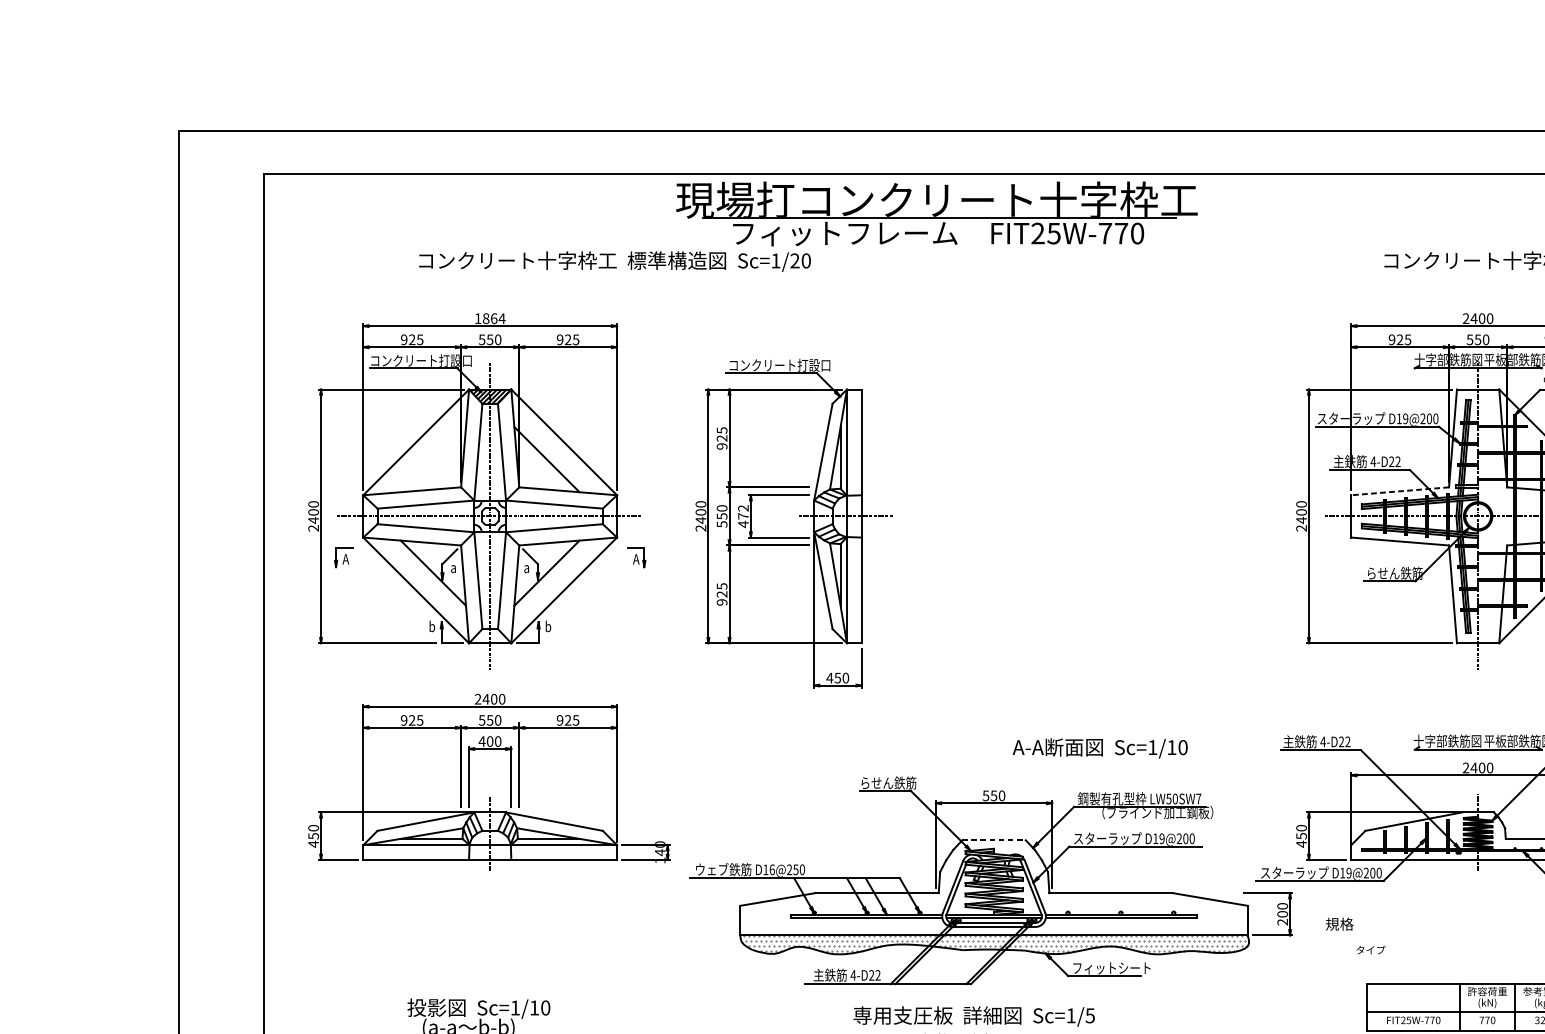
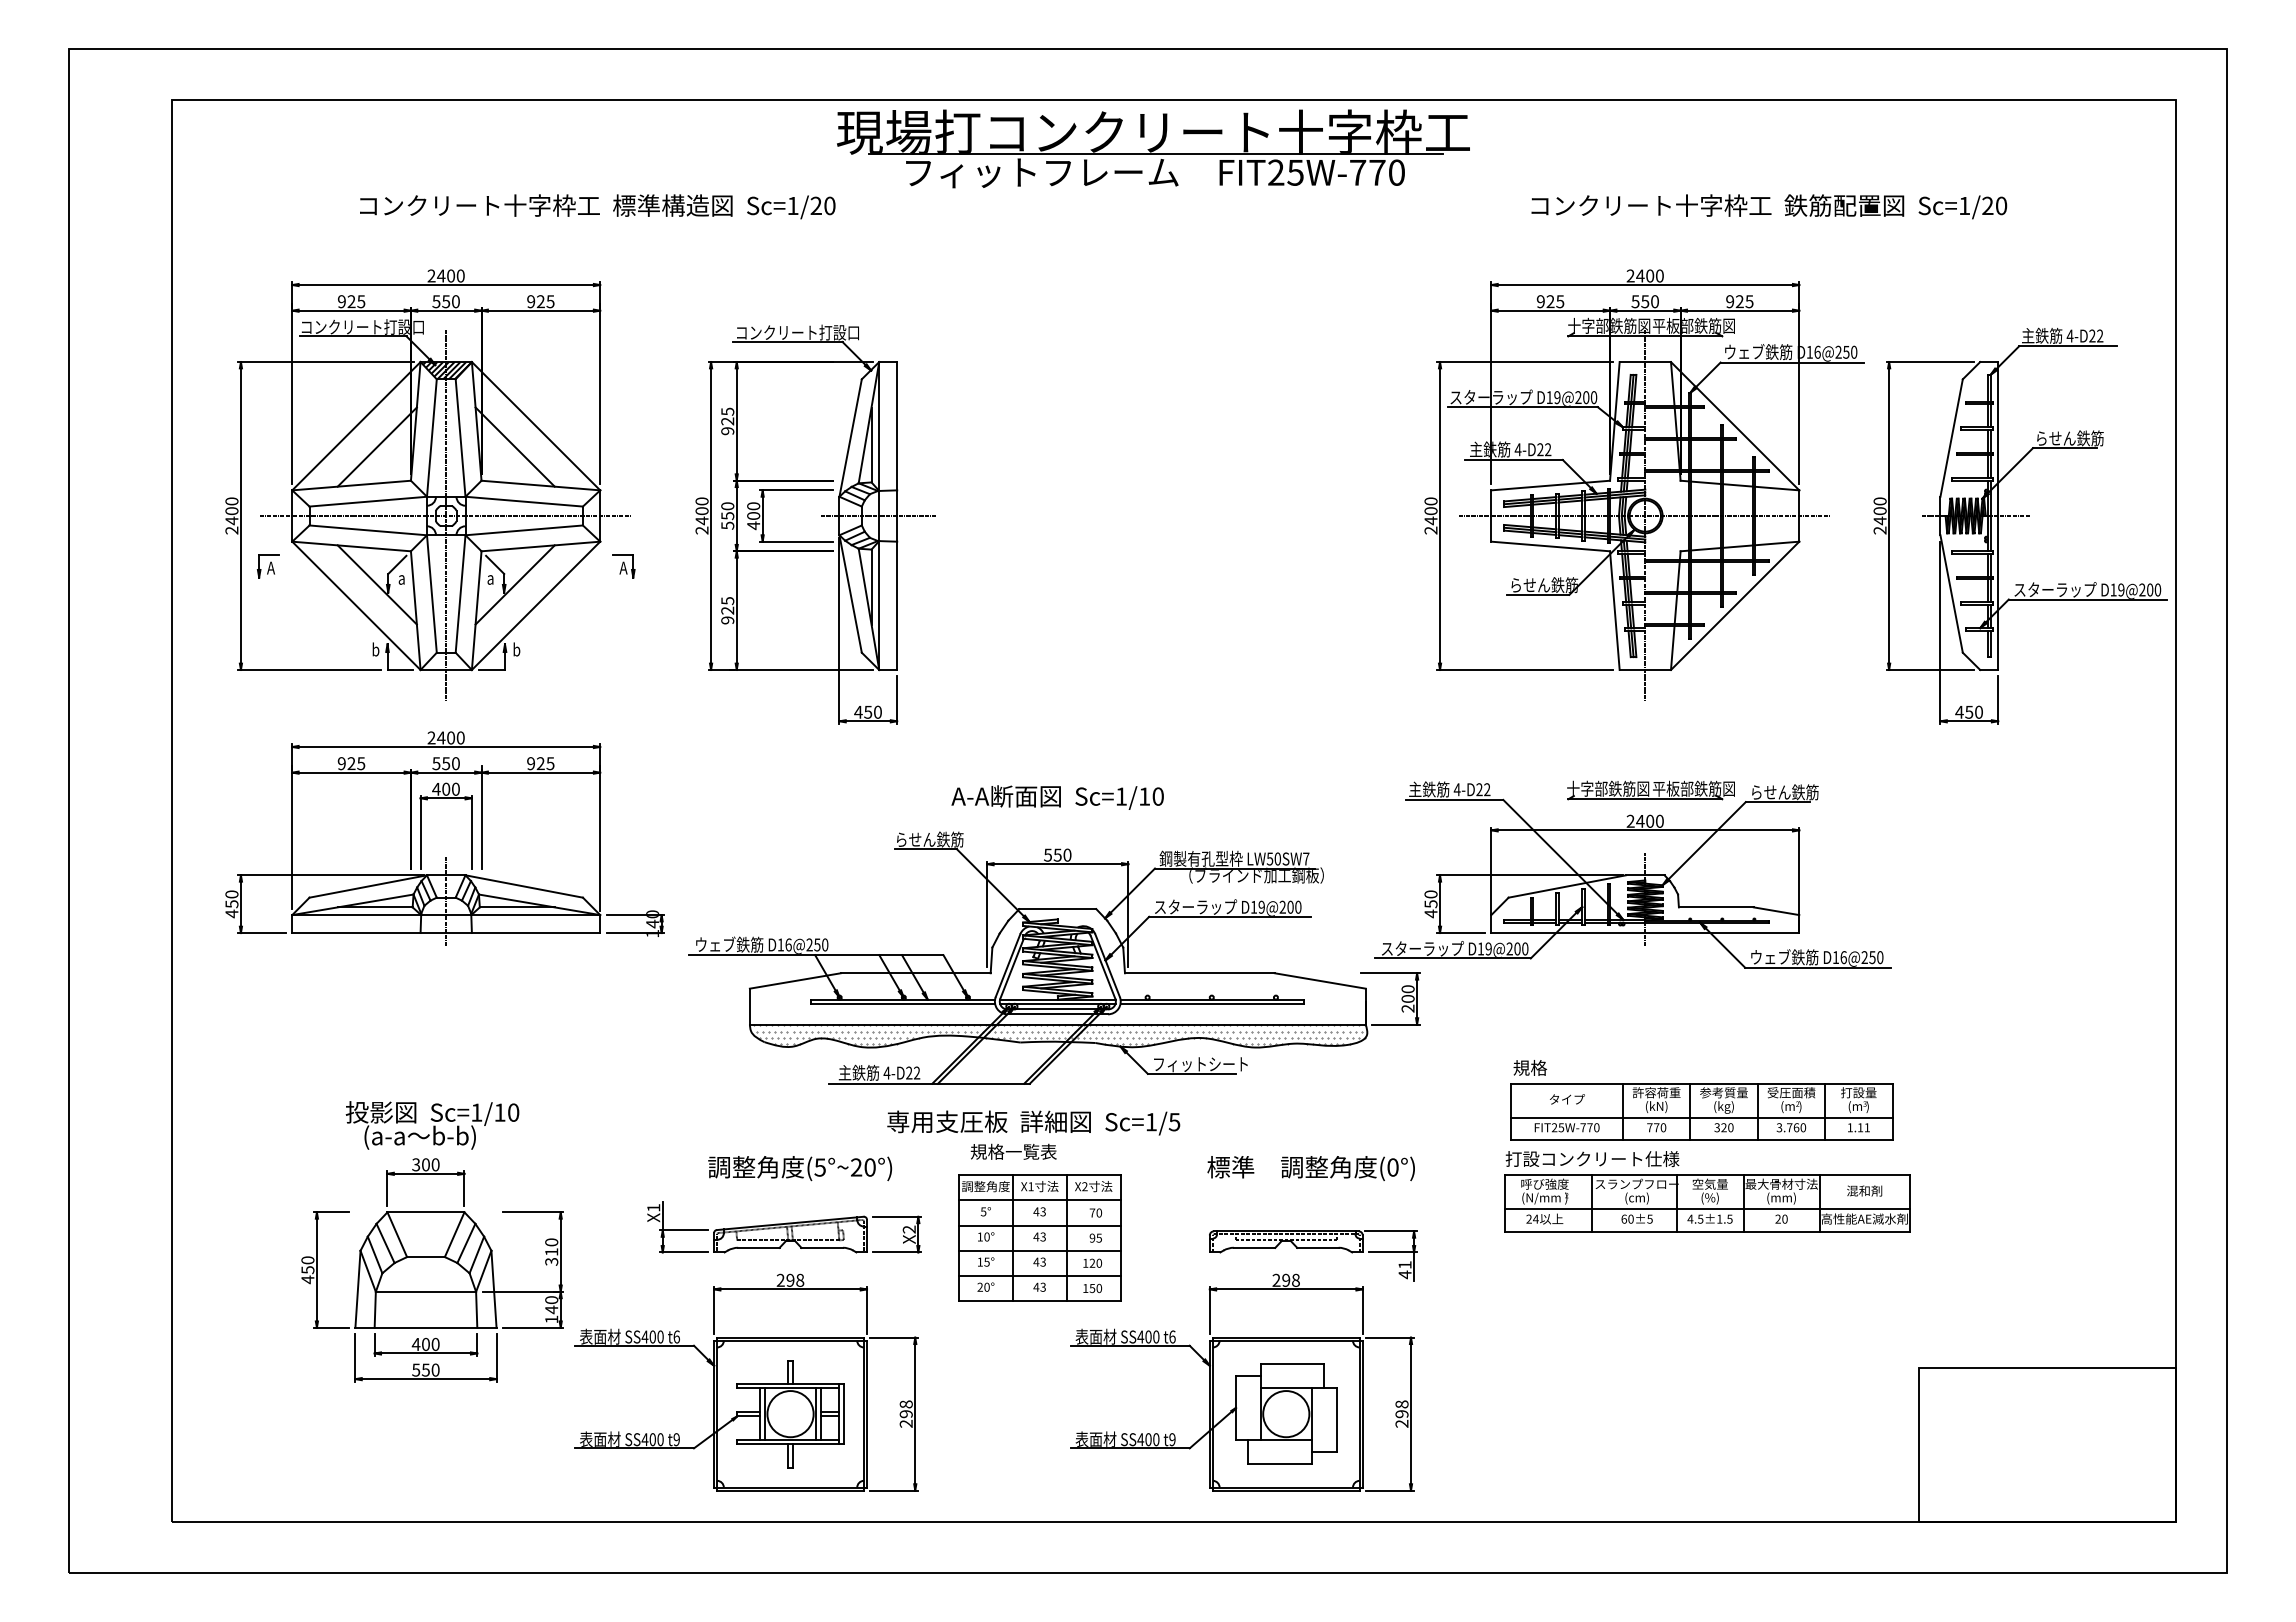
part: (936, 213) -> (1153, 148), moved
text: (490, 318) -> (446, 275), 1864 -> 2400
line: (432, 459) -> (376, 446), added
line: (1399, 491) -> (1550, 485), dashed -> solid
text: (743, 511) -> (753, 510), 472 -> 400
text: (1100, 748) -> (1057, 797), moved
line: (994, 840) -> (1058, 909), dashed -> solid
text: (1339, 923) -> (1530, 1067), moved
text: (1371, 950) -> (1567, 1099), moved

